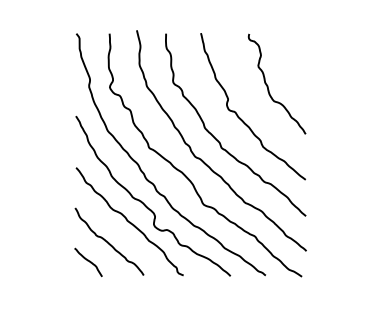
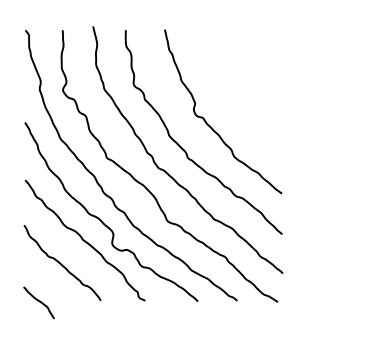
curve: (268, 85) -> (240, 88), removed
curve: (88, 261) -> (39, 301), moved

